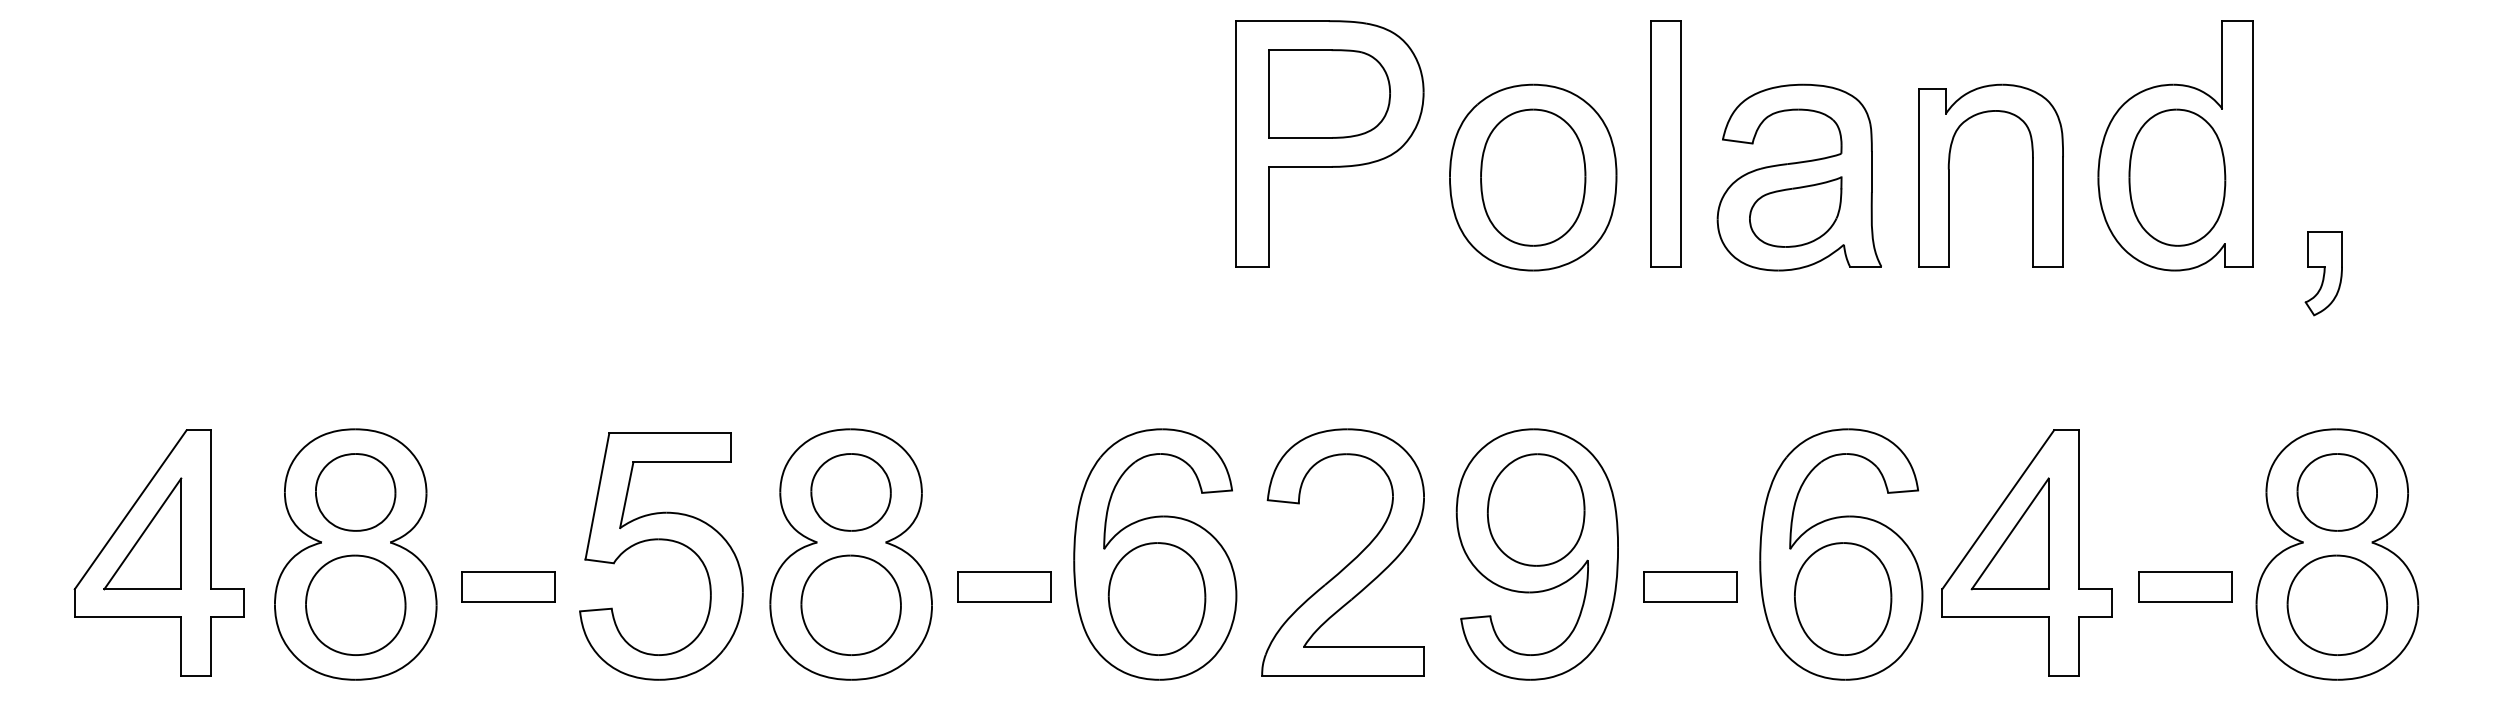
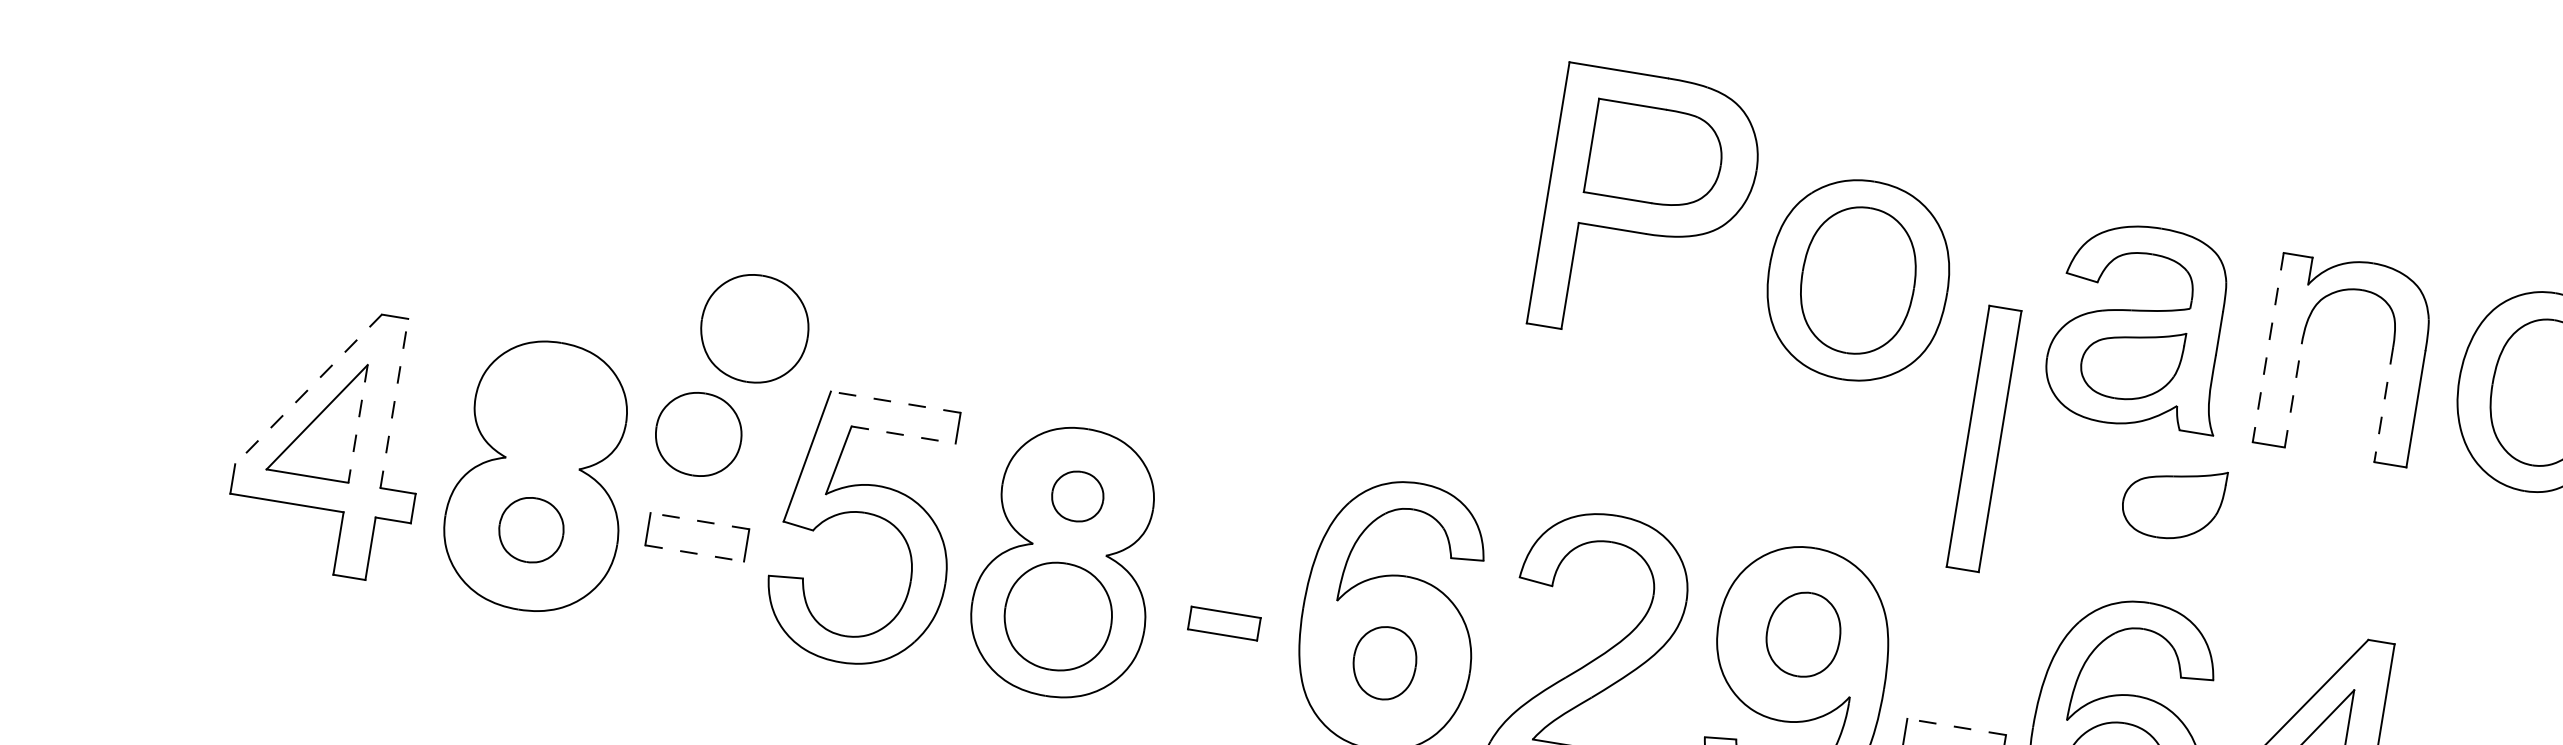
part: (1665, 143) -> (1983, 438), moved
line: (1918, 177) -> (2268, 347), solid -> dashed
line: (2032, 213) -> (2383, 405), solid -> dashed
line: (1948, 218) -> (2292, 396), solid -> dashed
part: (1854, 332) -> (2173, 501), added
part: (529, 386) -> (754, 327), added
line: (670, 433) -> (896, 402), solid -> dashed
line: (682, 462) -> (903, 435), solid -> dashed
part: (355, 492) -> (698, 434), moved
part: (850, 492) -> (1077, 496), size x0.6
line: (211, 509) -> (394, 403), solid -> dashed
part: (1536, 509) -> (1803, 634), size x0.7
line: (130, 510) -> (308, 390), solid -> dashed
line: (181, 534) -> (358, 424), solid -> dashed
line: (508, 571) -> (699, 520), solid -> dashed
line: (1689, 571) -> (1955, 726), solid -> dashed
part: (1004, 586) -> (1224, 623), size x0.7
part: (1156, 598) -> (1384, 662), size x0.6
line: (509, 602) -> (695, 554), solid -> dashed
part: (355, 604) -> (531, 529), size x0.6

